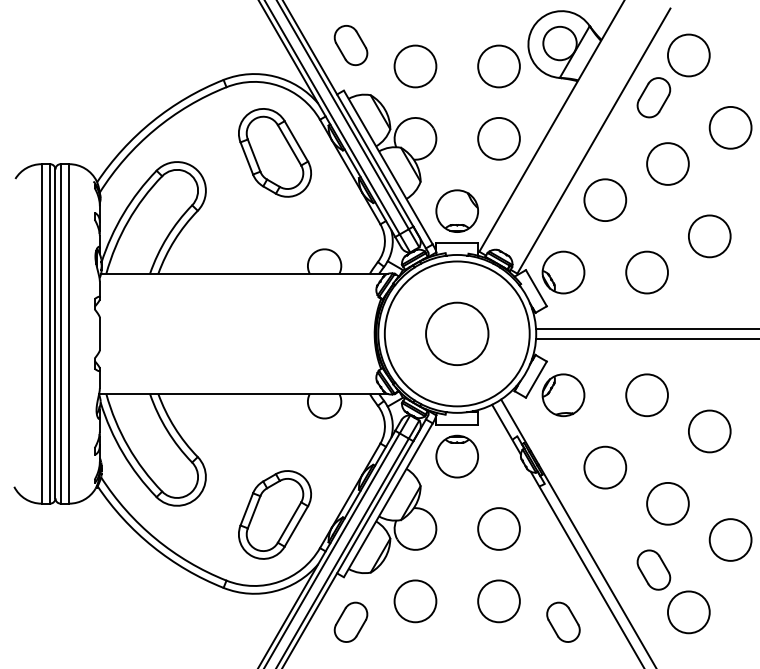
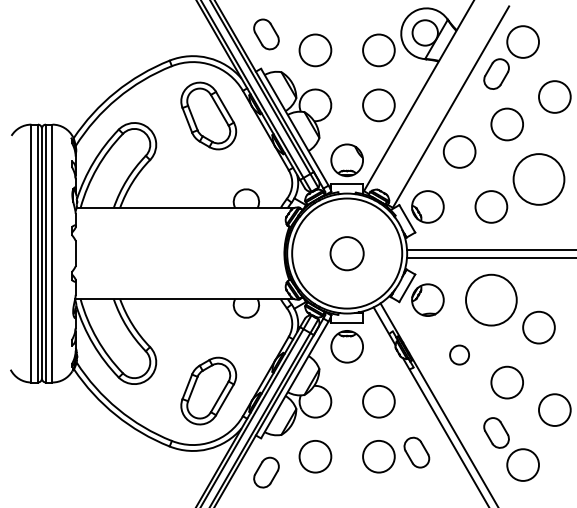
circle: (709, 236) -> (538, 179), size x1.6
circle: (456, 333) -> (346, 253), size x0.7
circle: (647, 395) -> (491, 300), size x1.6
circle: (605, 466) -> (459, 354), size x0.6
part: (562, 622) -> (416, 452), moved

